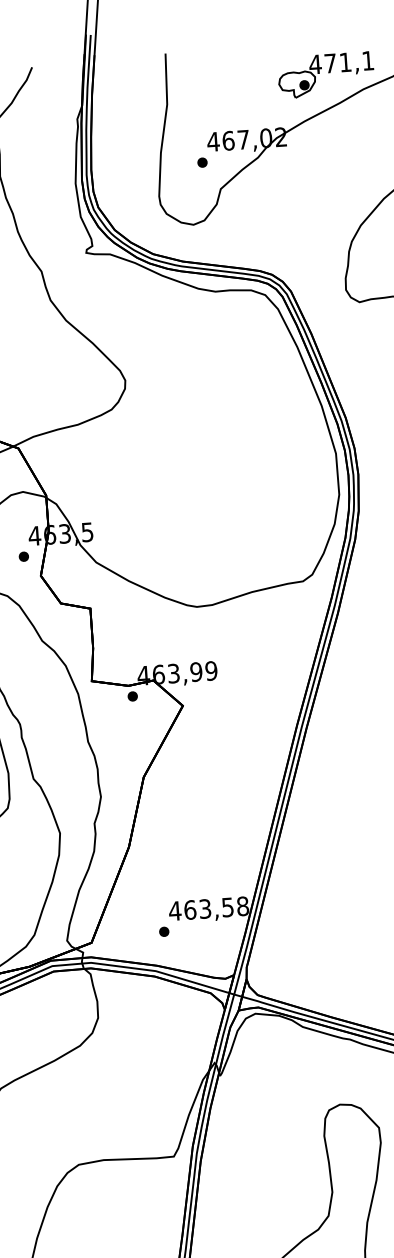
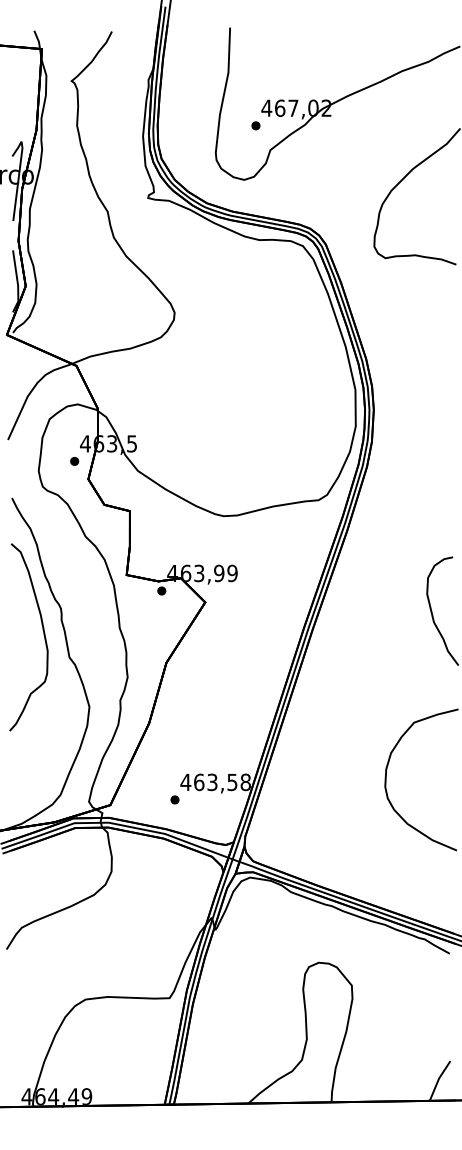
part: (325, 75) -> (369, 56), removed

